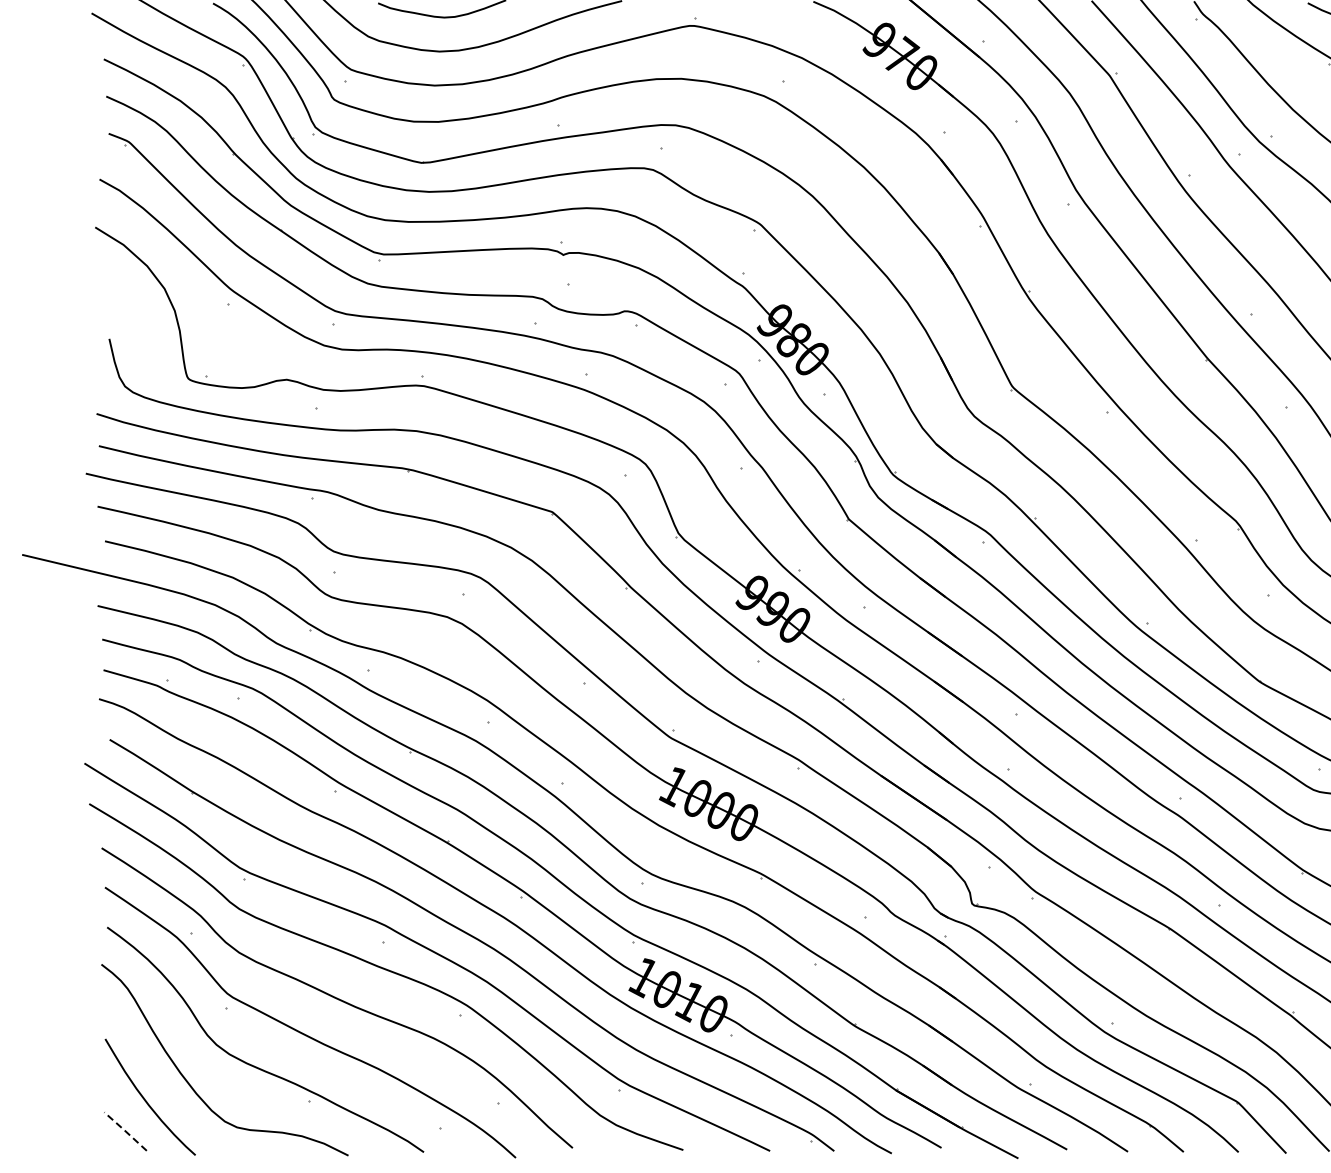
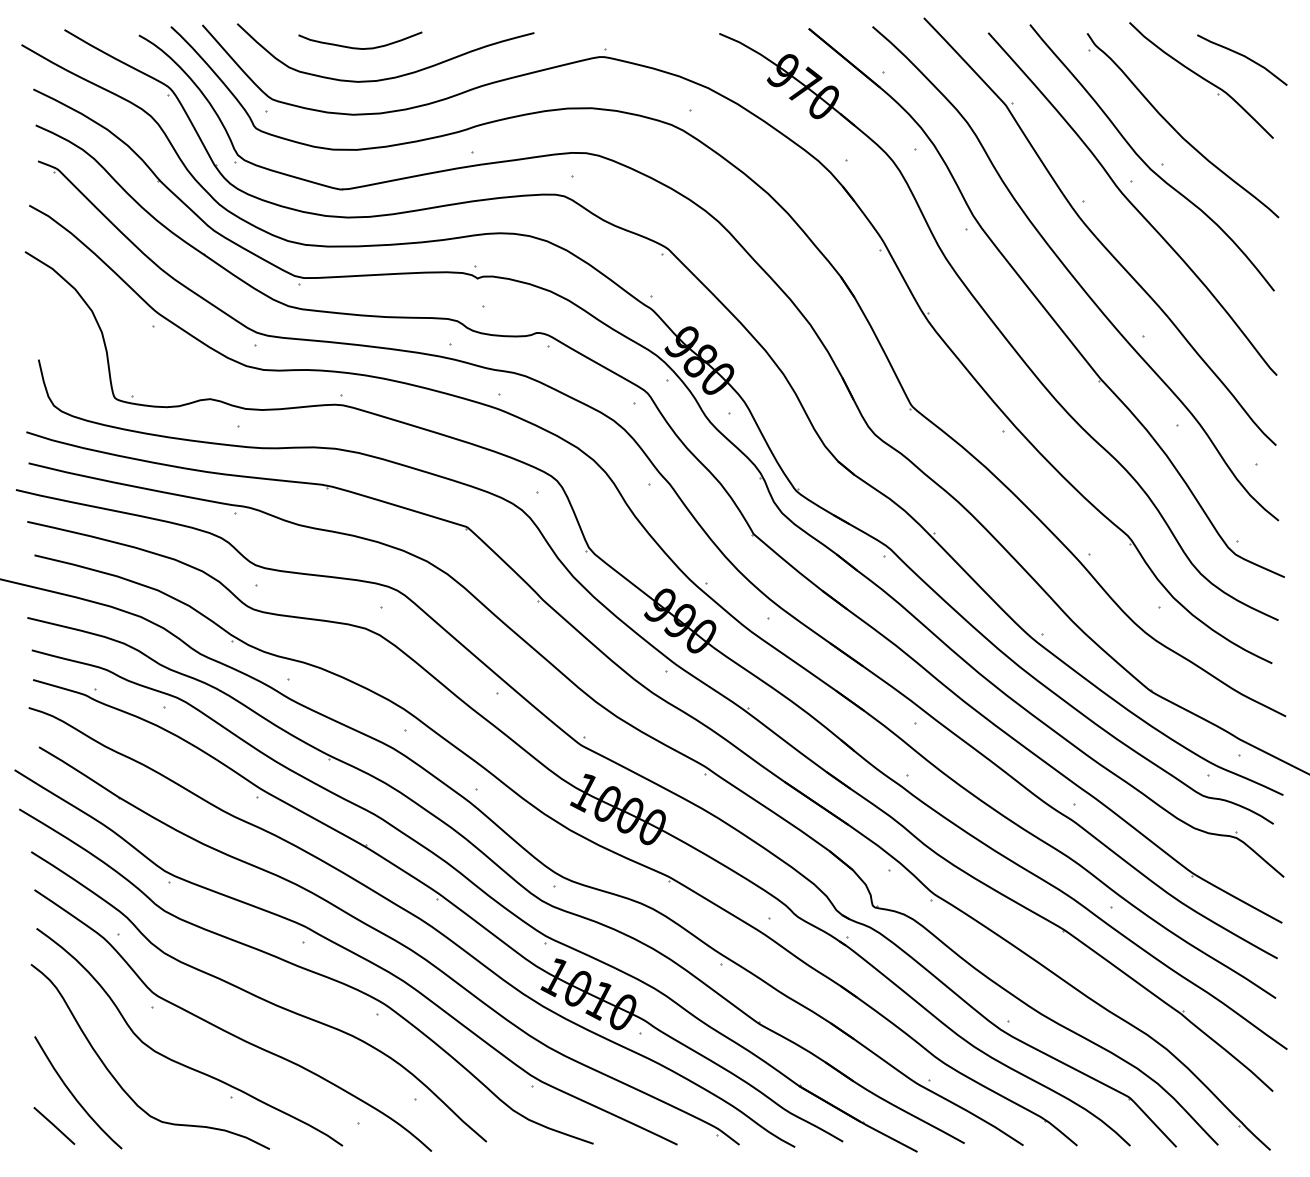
line: (124, 1130) -> (53, 1124), dashed -> solid

